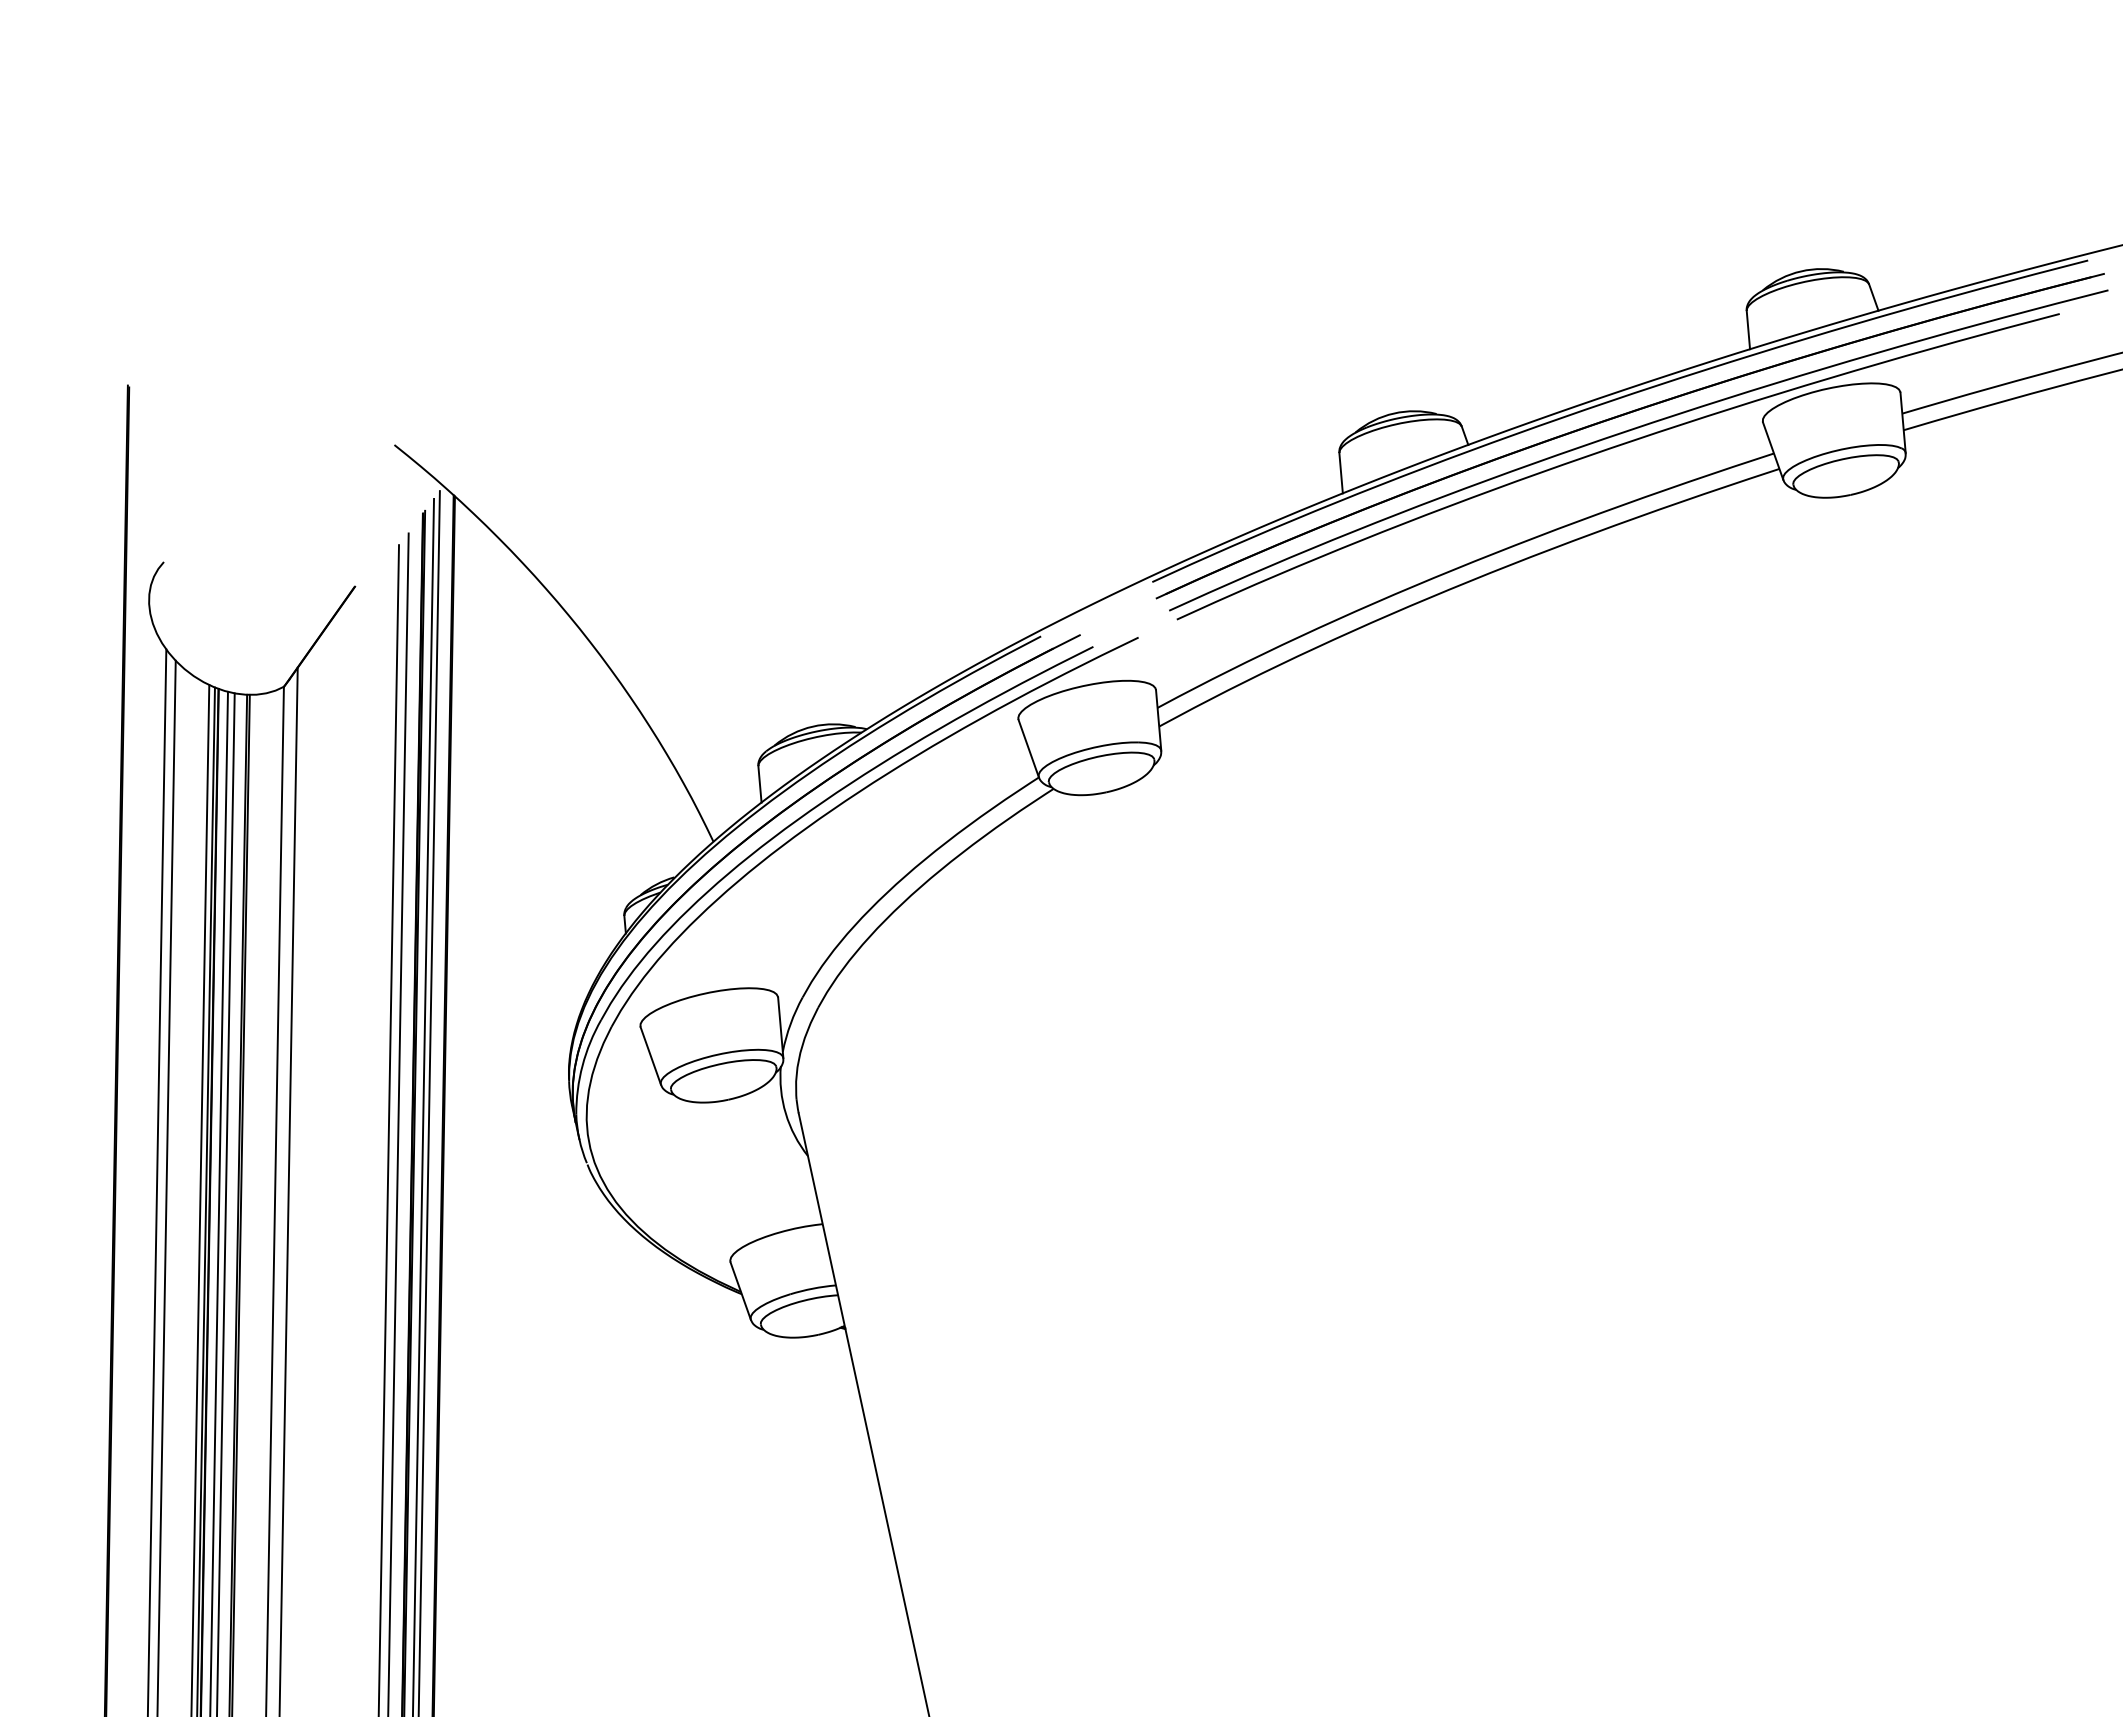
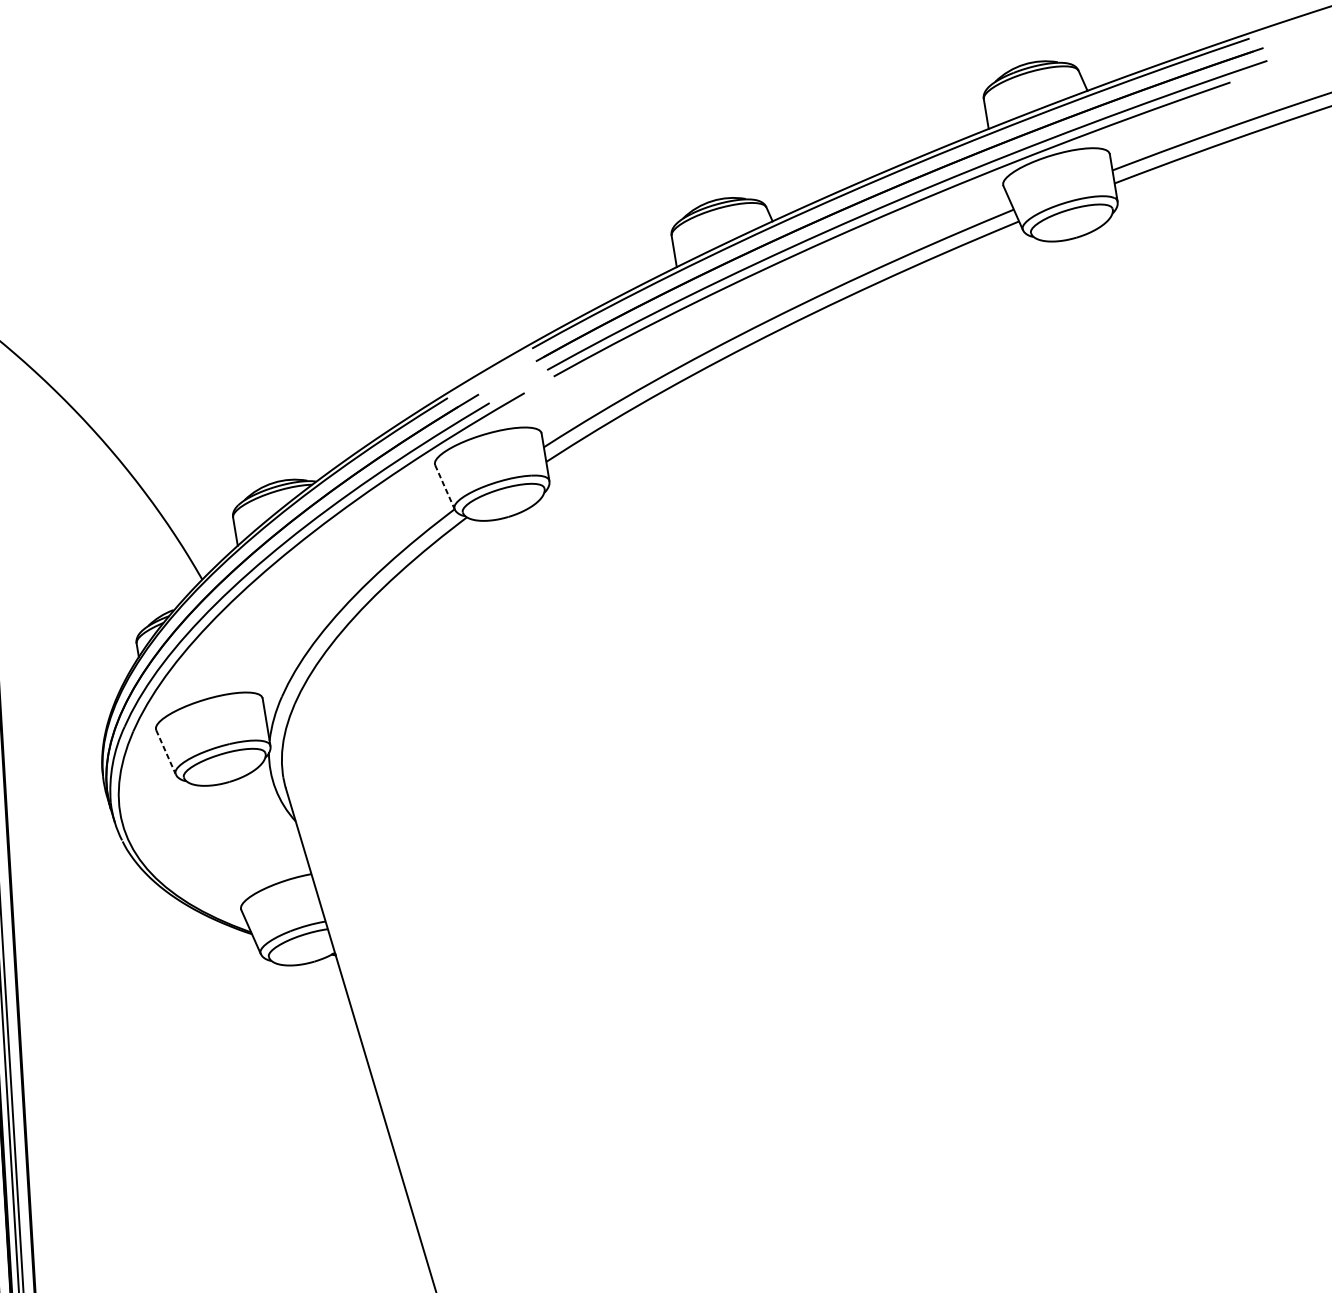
line: (1028, 749) -> (444, 487), solid -> dashed
line: (650, 1056) -> (165, 752), solid -> dashed

